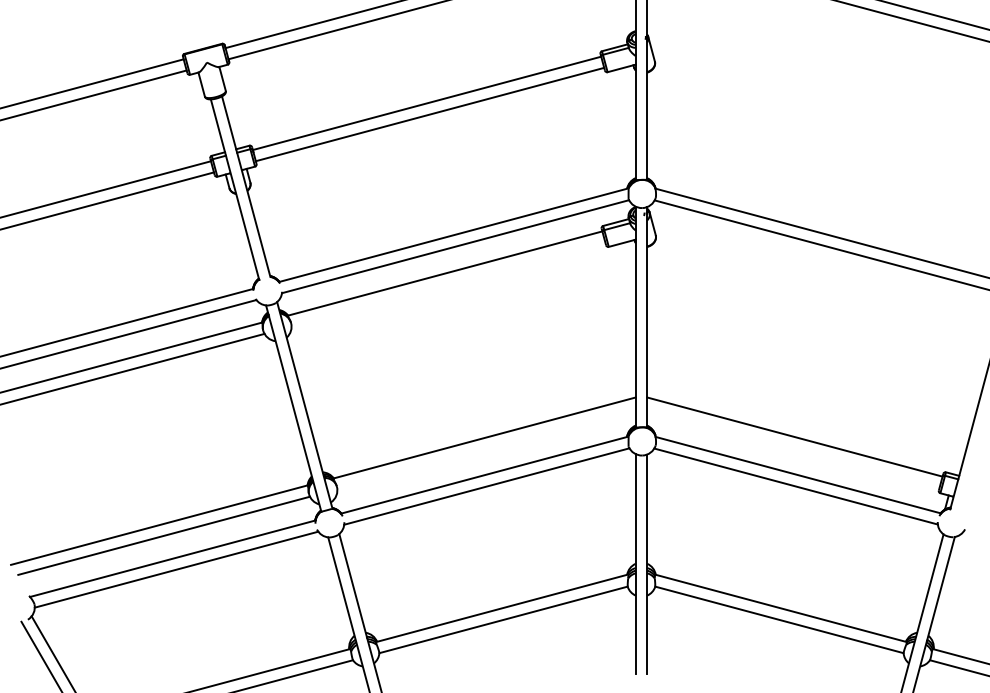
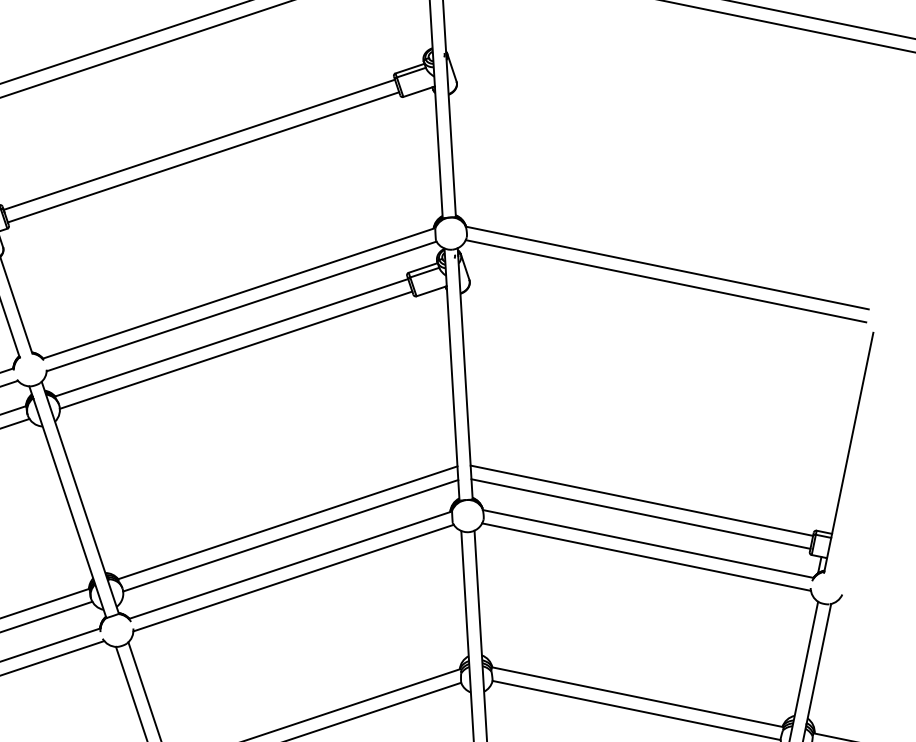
line: (448, 284) -> (236, 350), added
line: (793, 448) -> (641, 513), added
line: (486, 449) -> (290, 535), added

